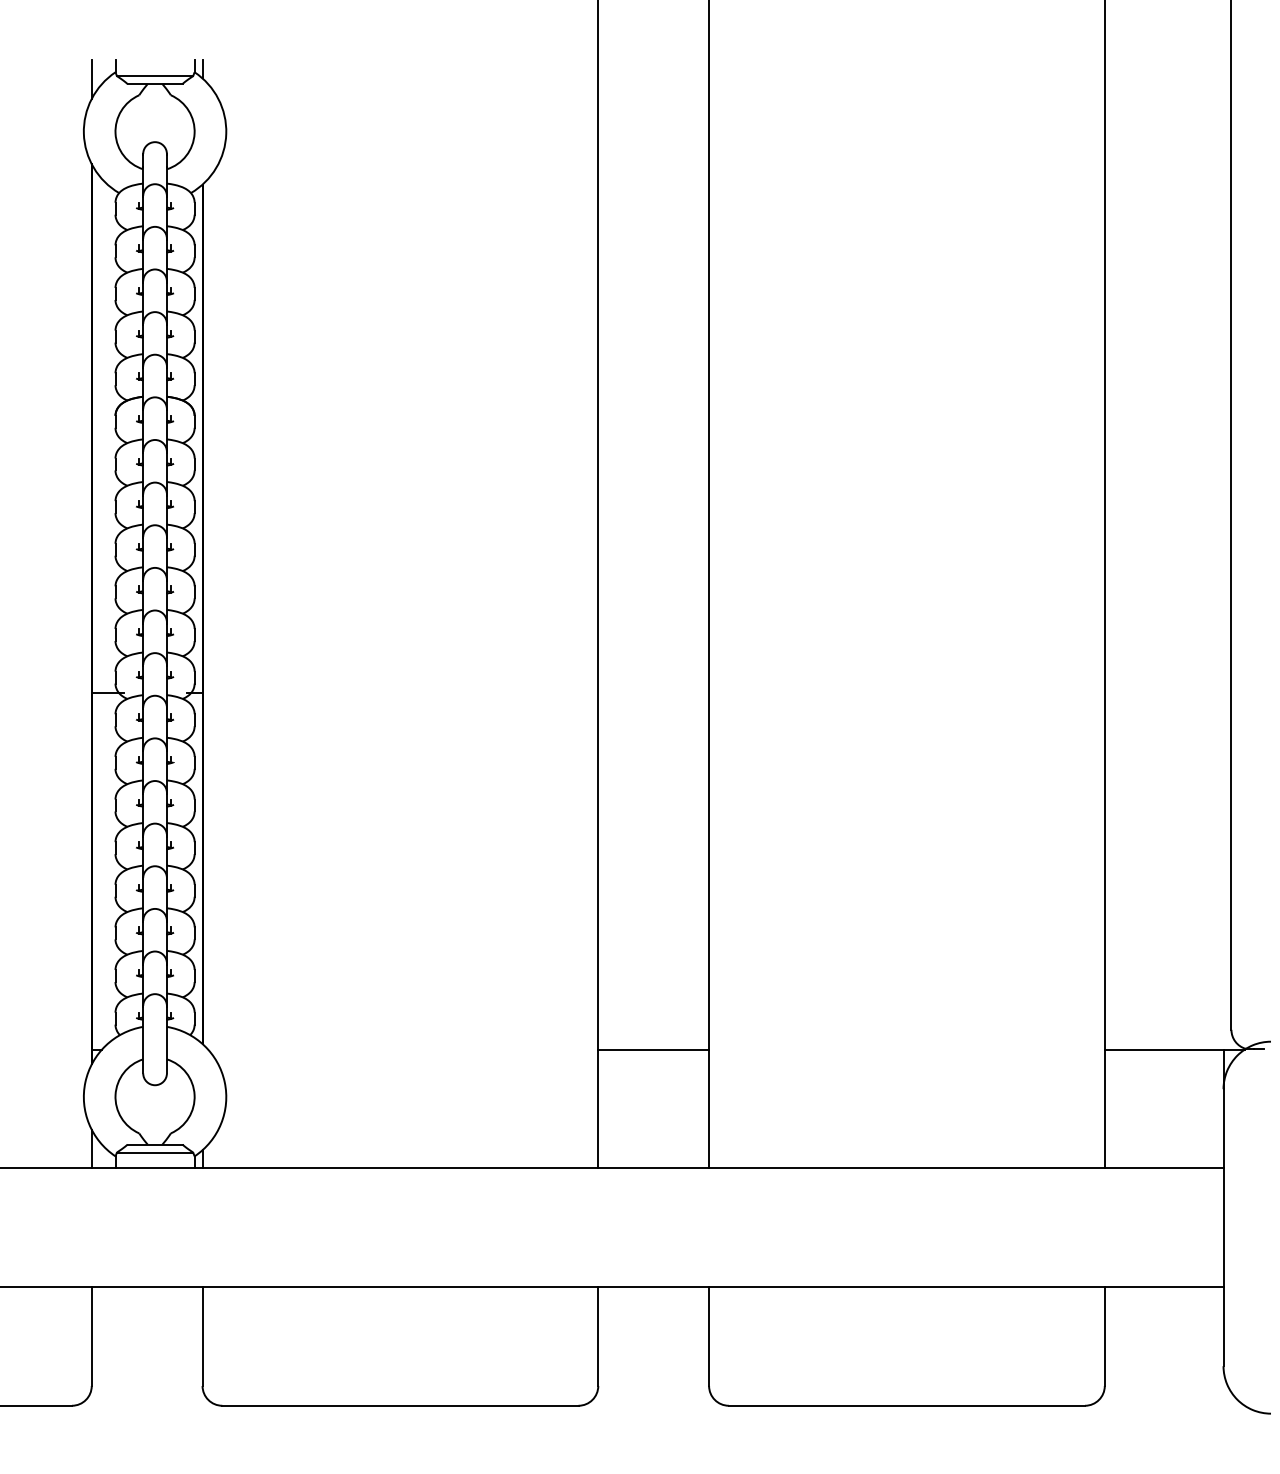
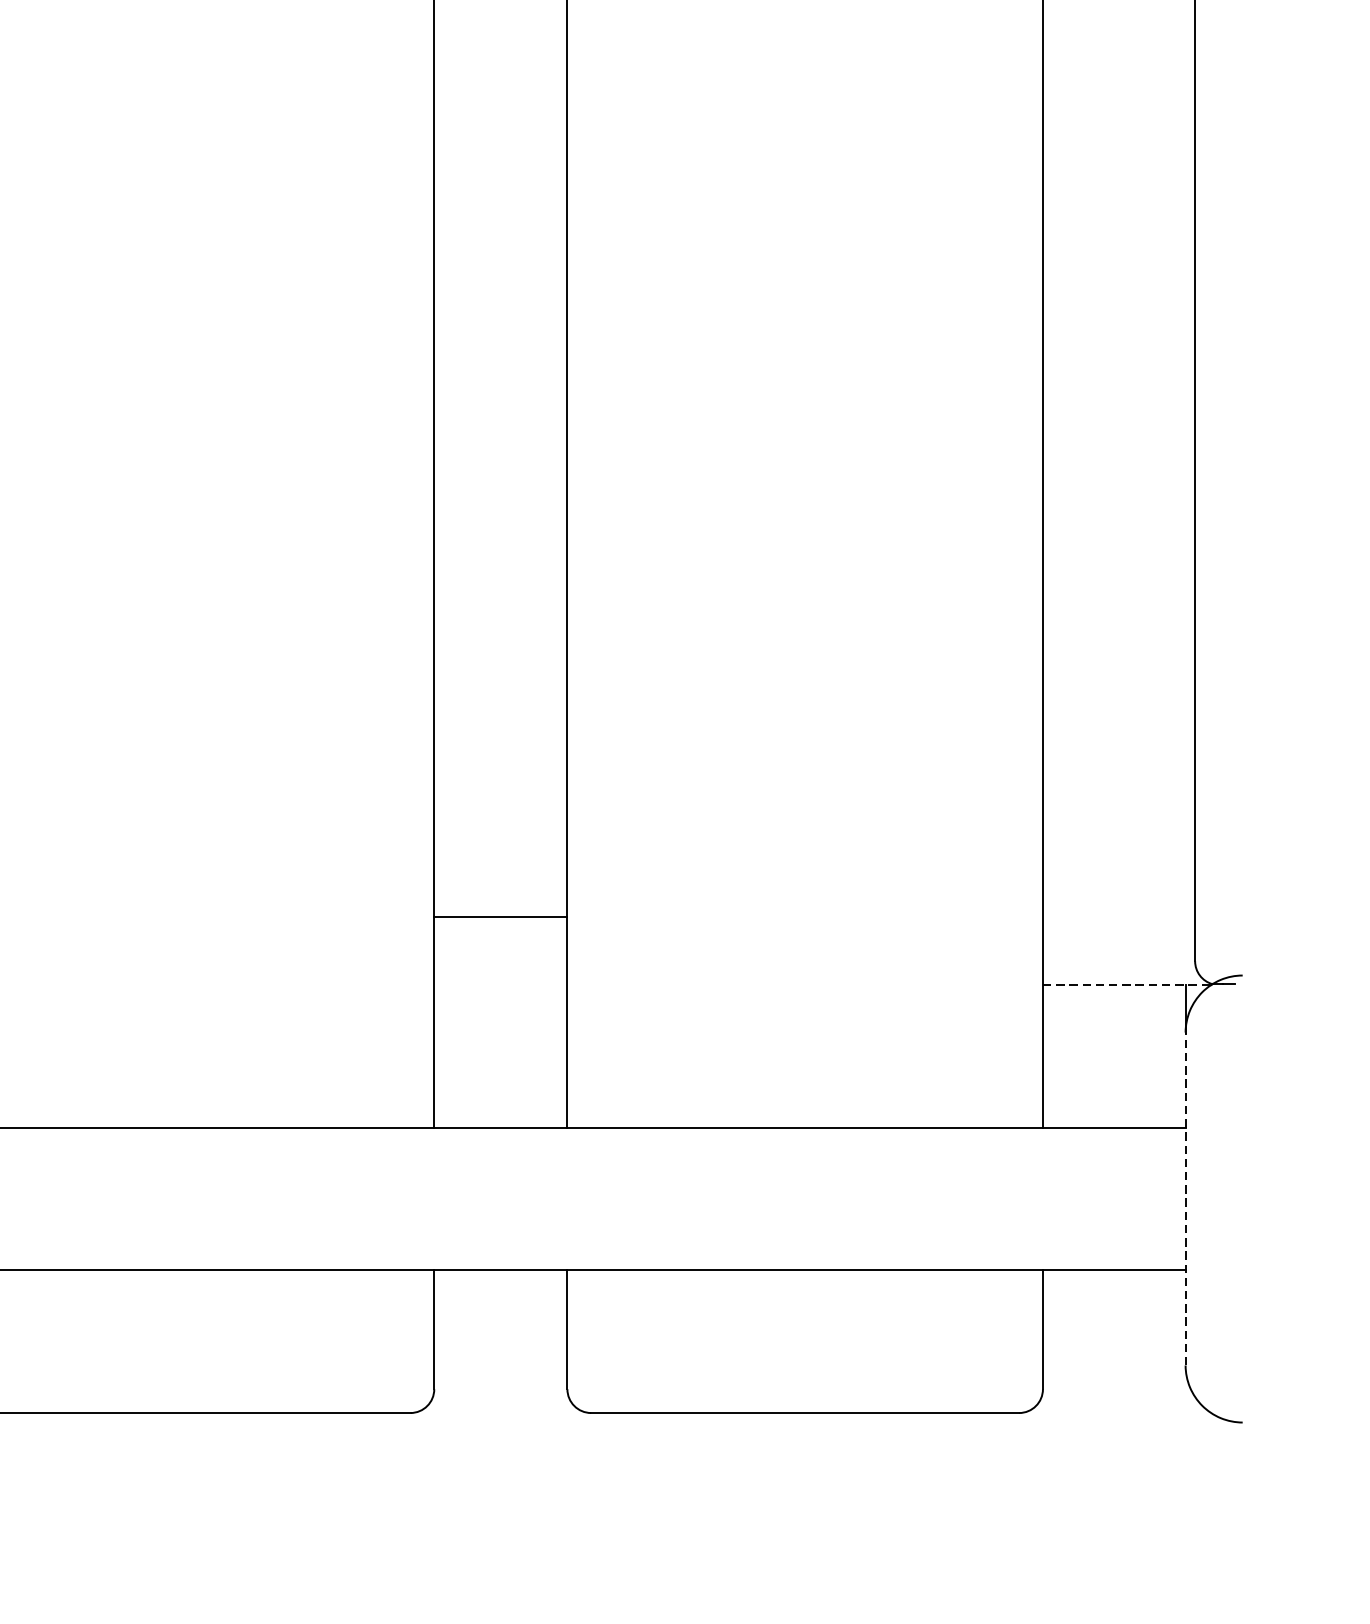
line: (653, 1049) -> (500, 916), moved
line: (1174, 1049) -> (1126, 984), solid -> dashed
line: (1223, 1227) -> (1185, 1198), solid -> dashed

